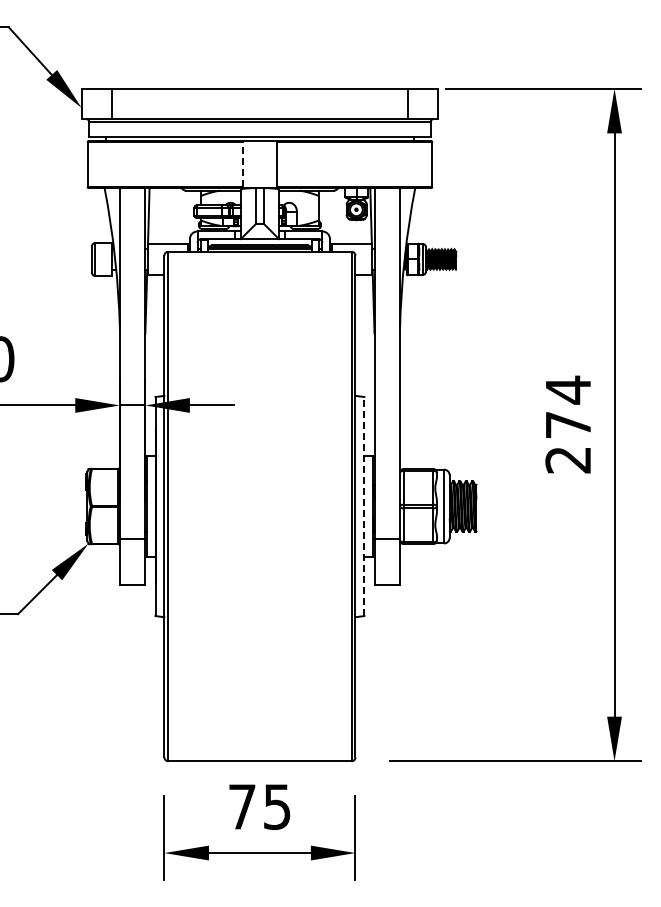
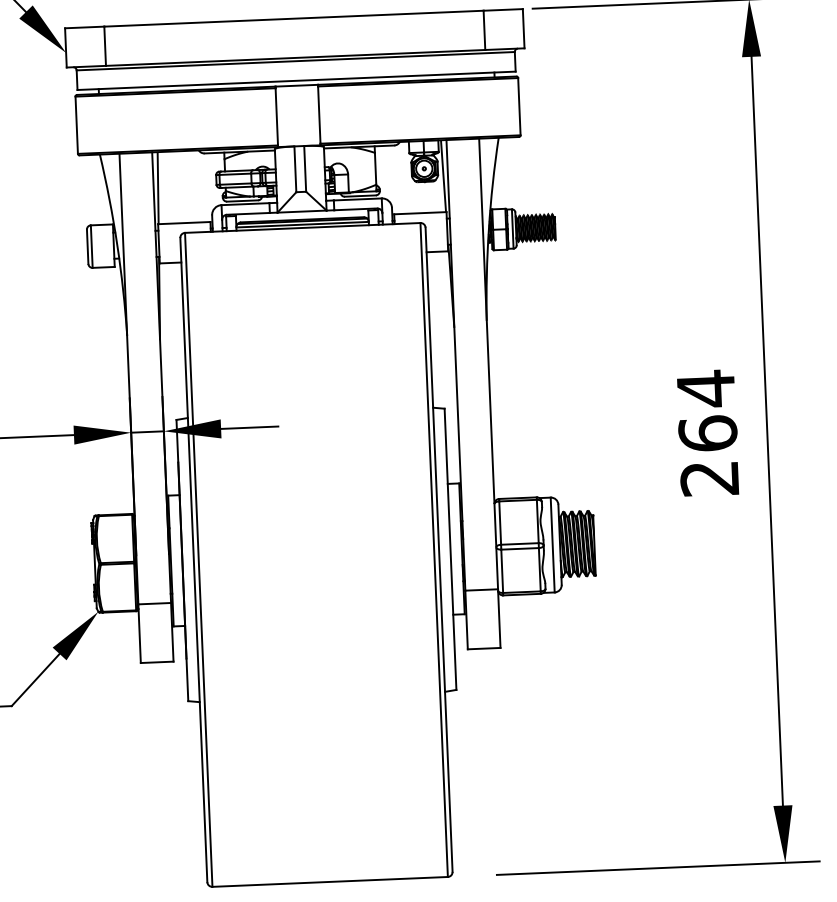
line: (243, 164) -> (276, 116), dashed -> solid
text: (568, 424) -> (708, 433), 274 -> 264
line: (364, 506) -> (450, 549), dashed -> solid

